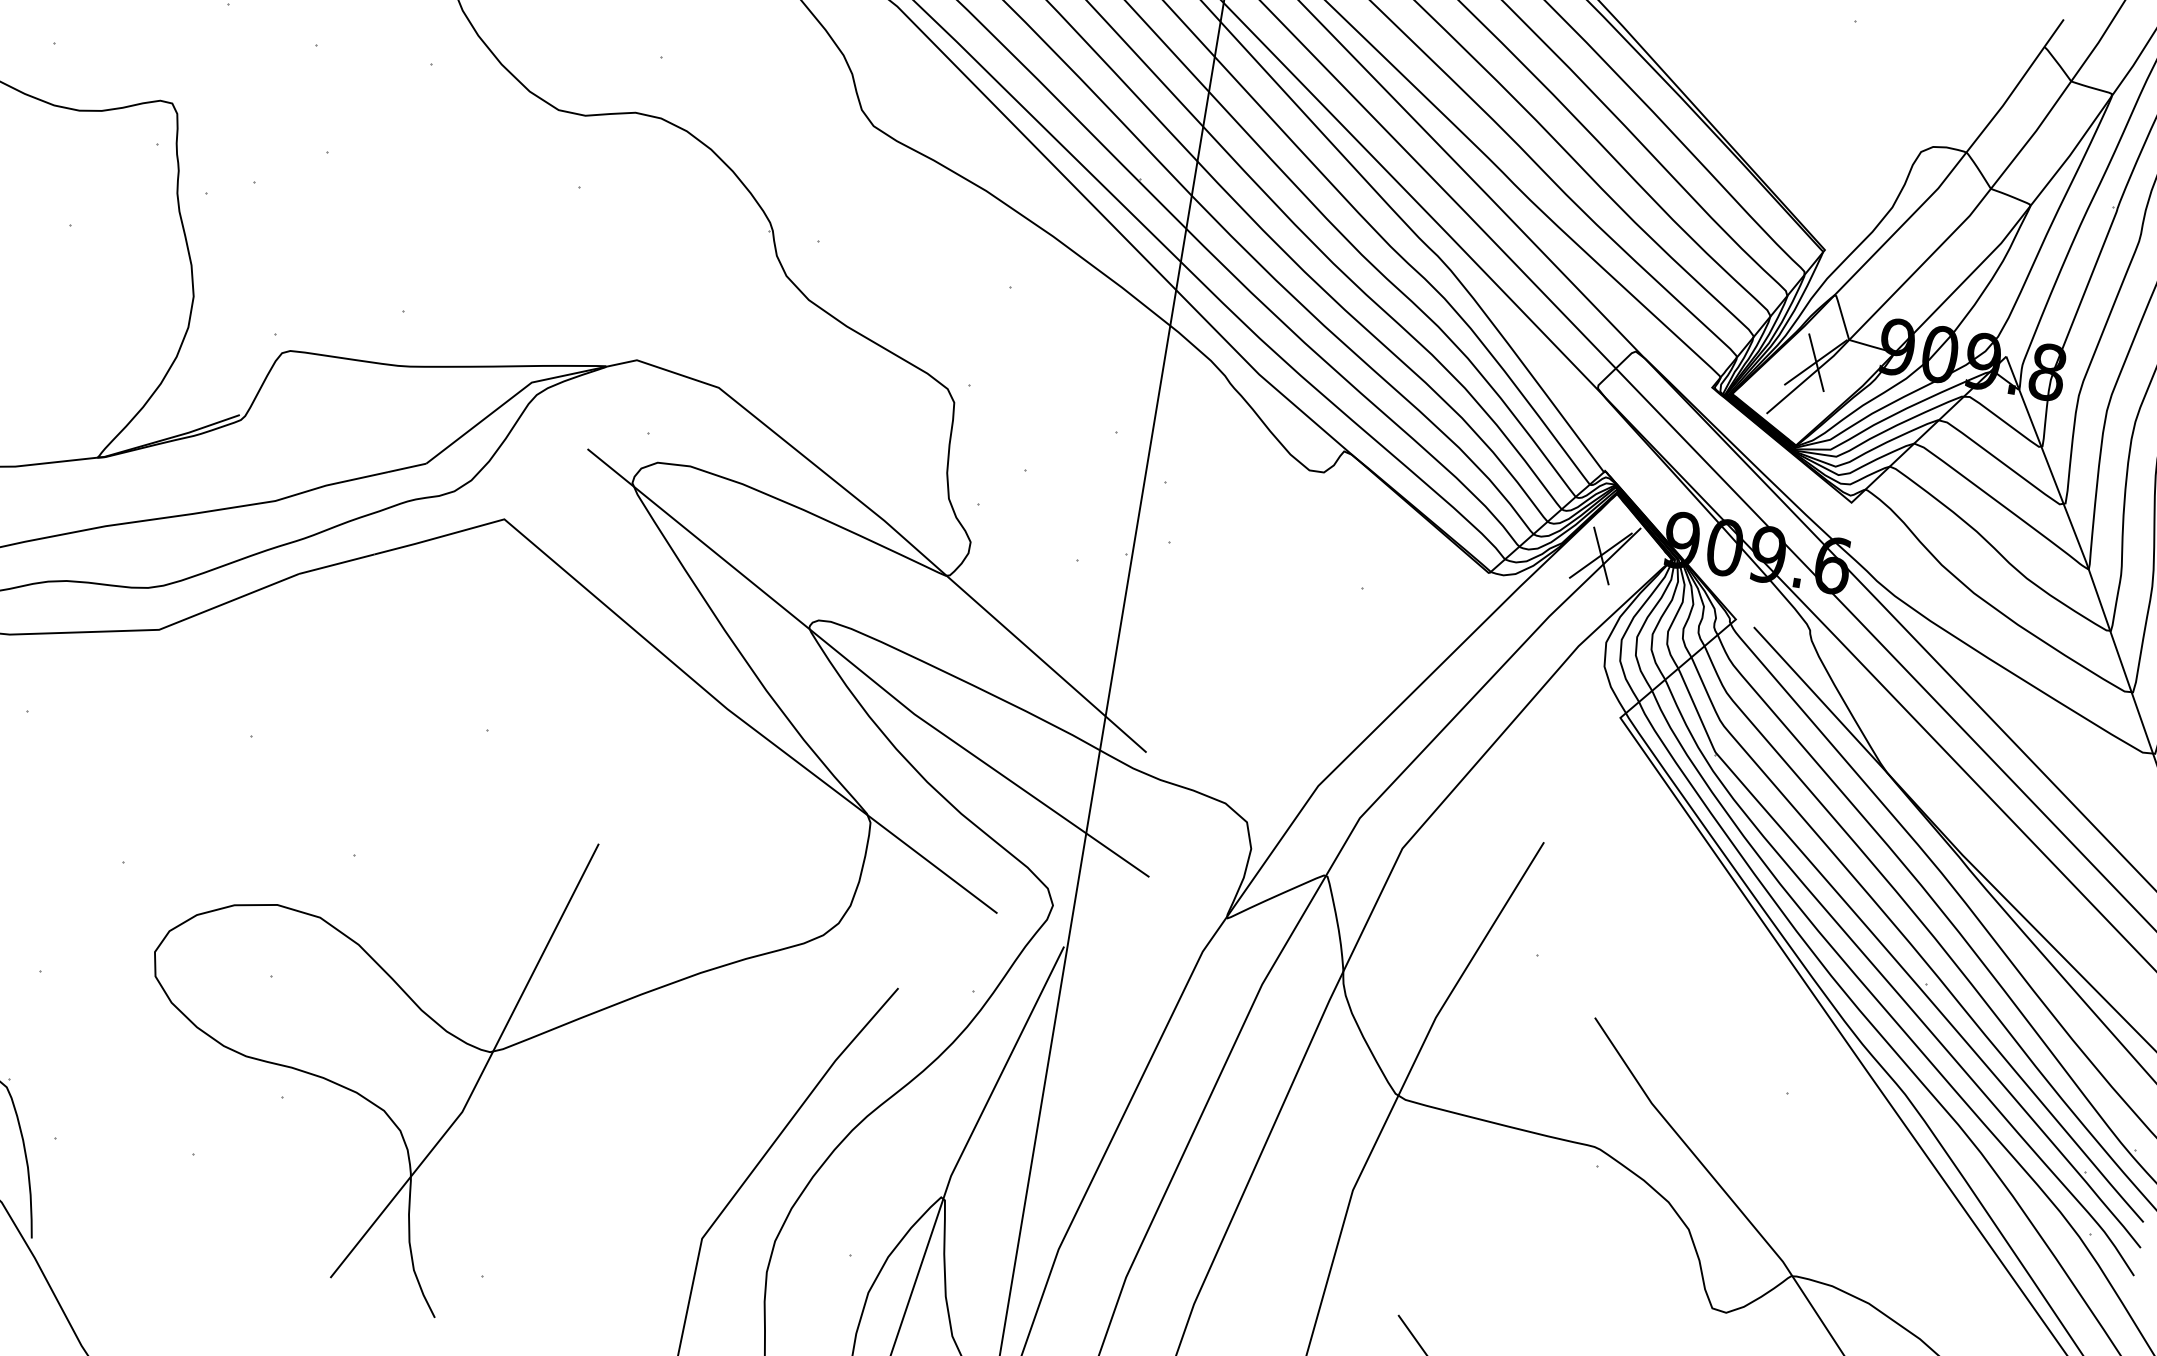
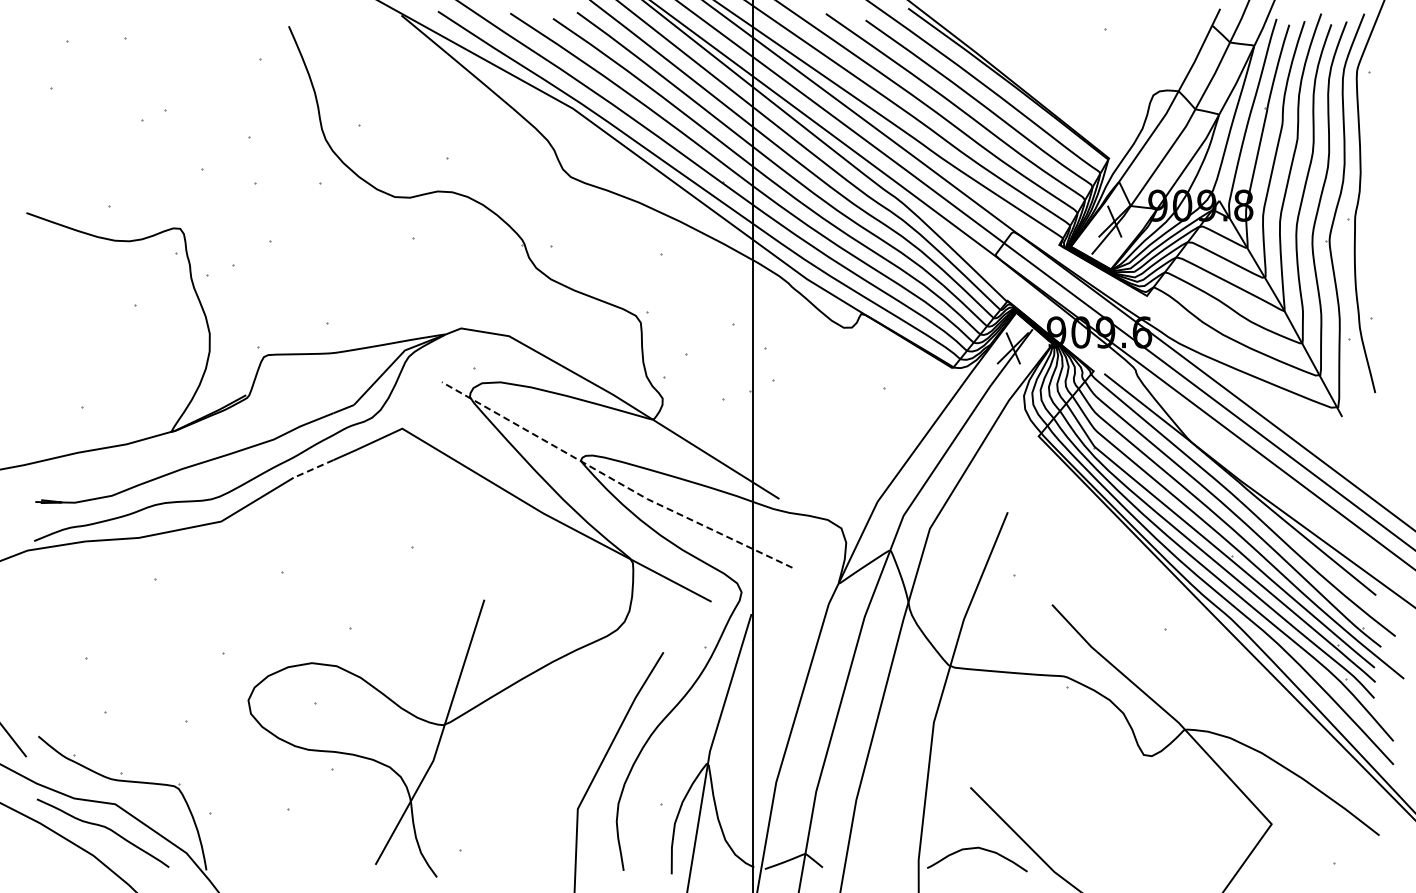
line: (336, 563) -> (313, 468), solid -> dashed
line: (862, 672) -> (614, 480), solid -> dashed

